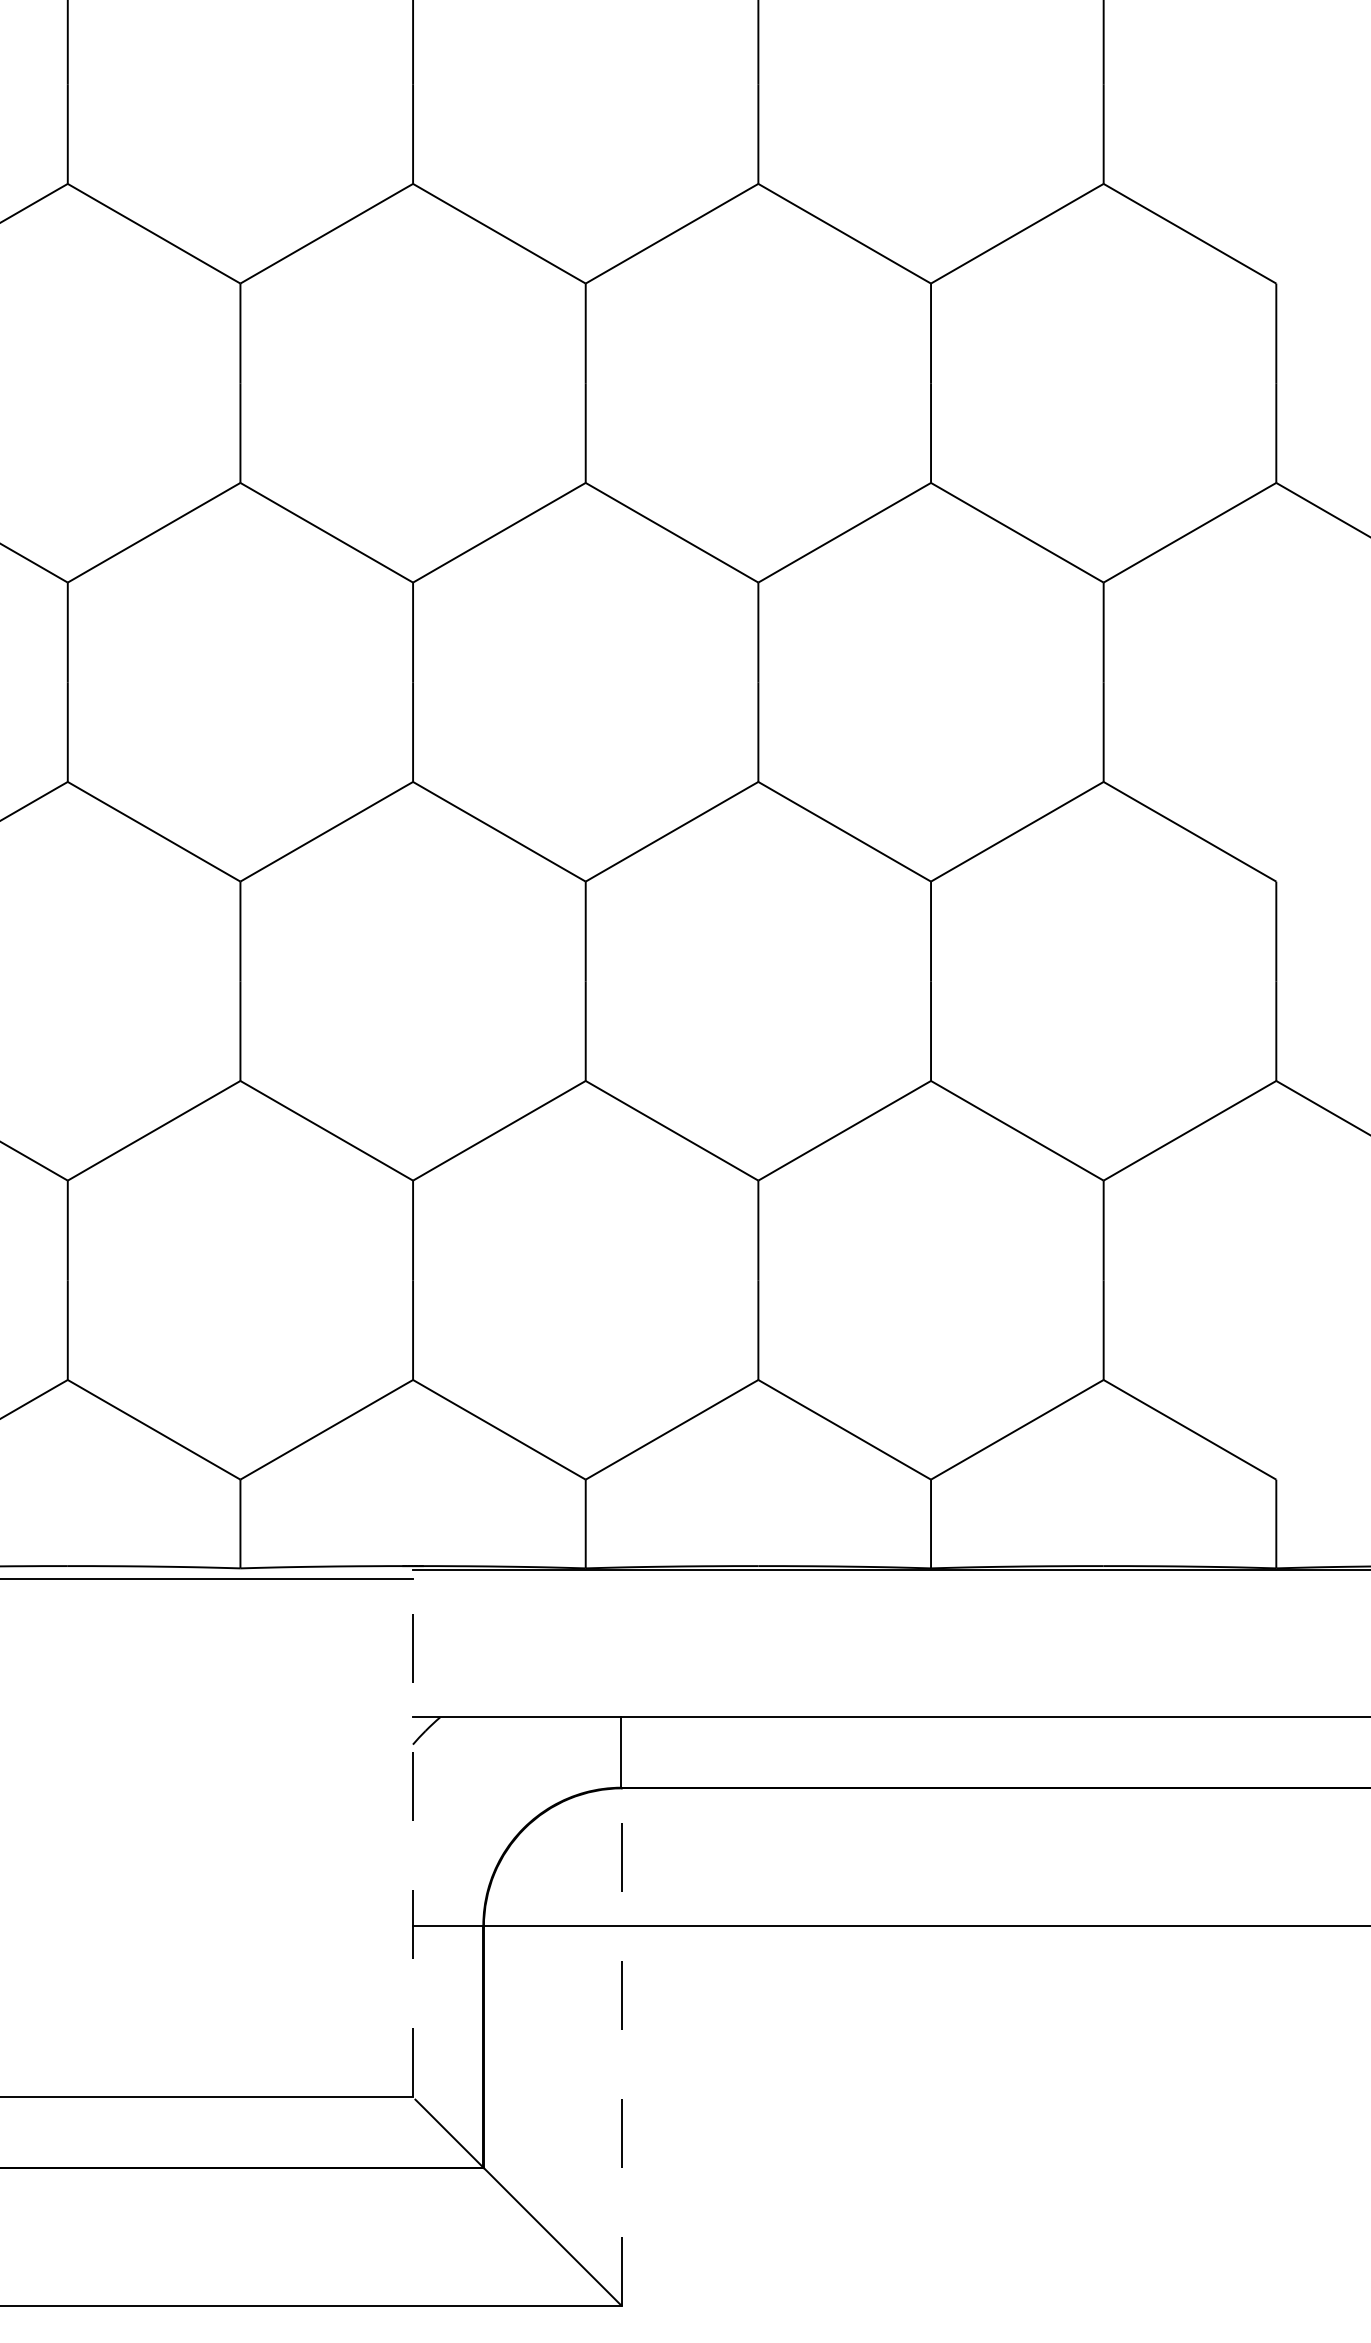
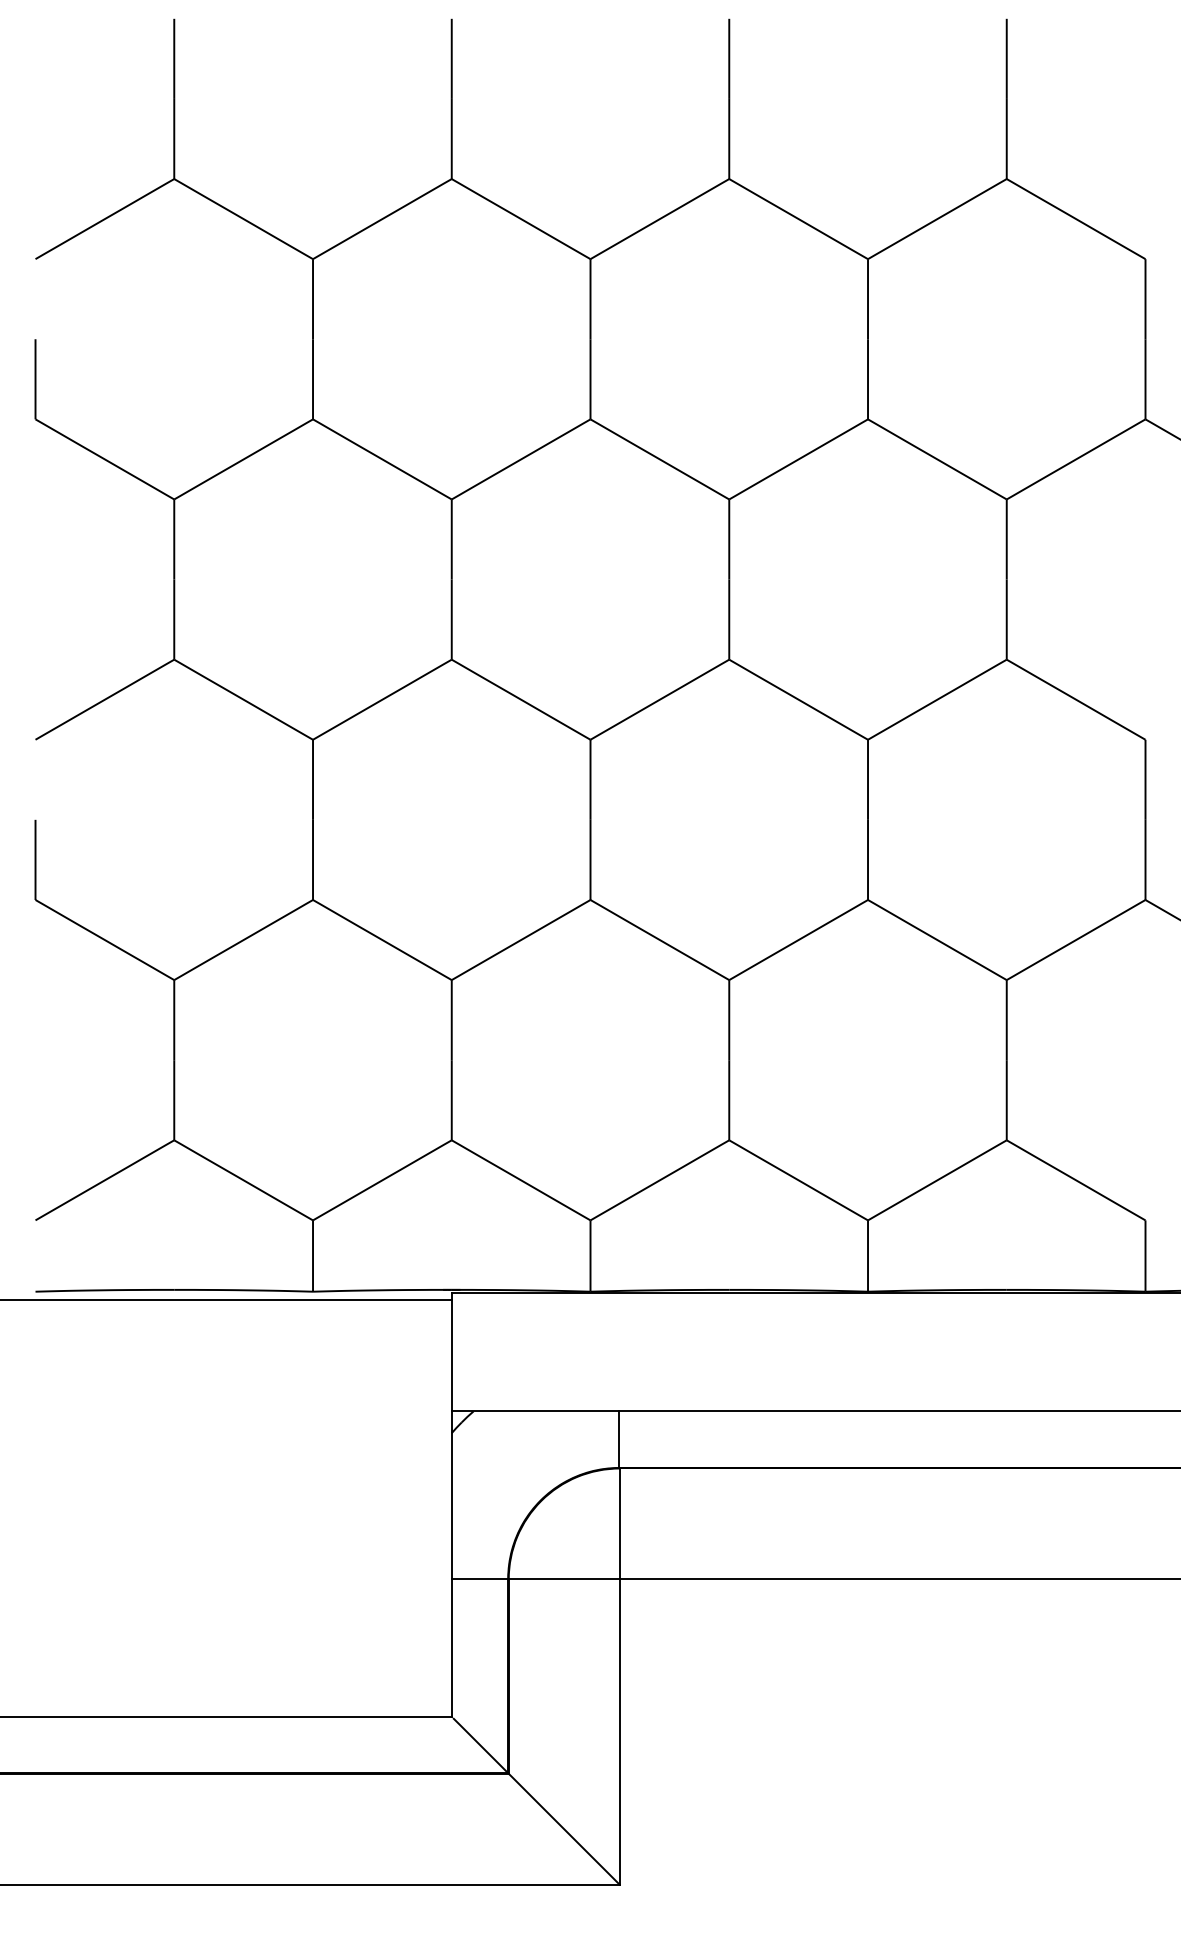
line: (412, 1833) -> (451, 1504), dashed -> solid
line: (621, 2047) -> (619, 1676), dashed -> solid

